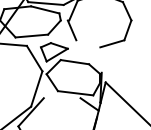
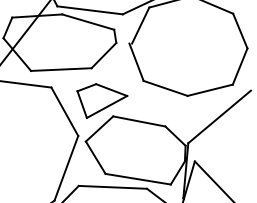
line: (88, 43) -> (165, 87), added
line: (117, 57) -> (218, 116), added
line: (61, 98) -> (111, 187), added

